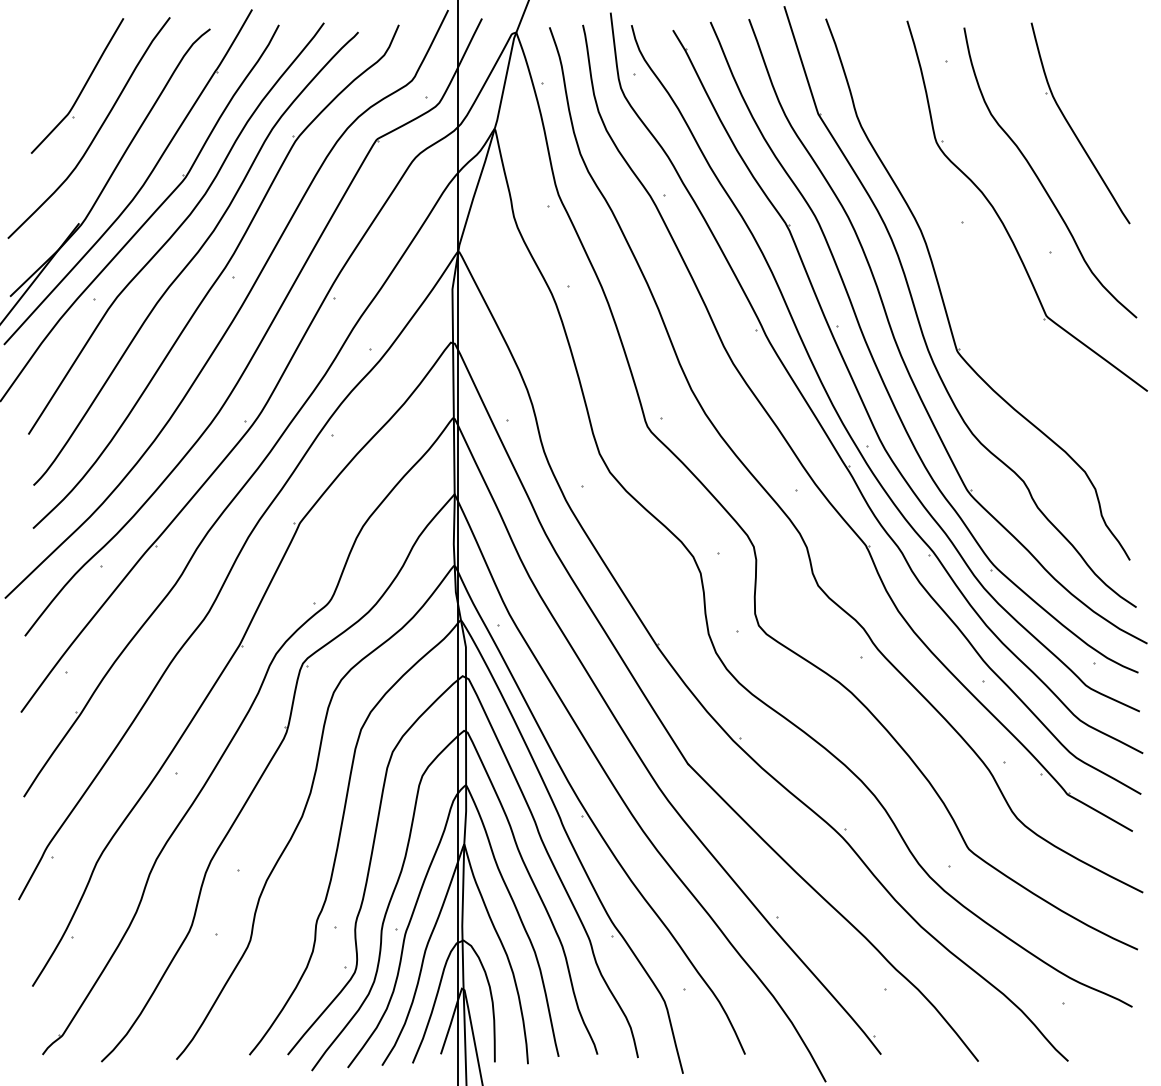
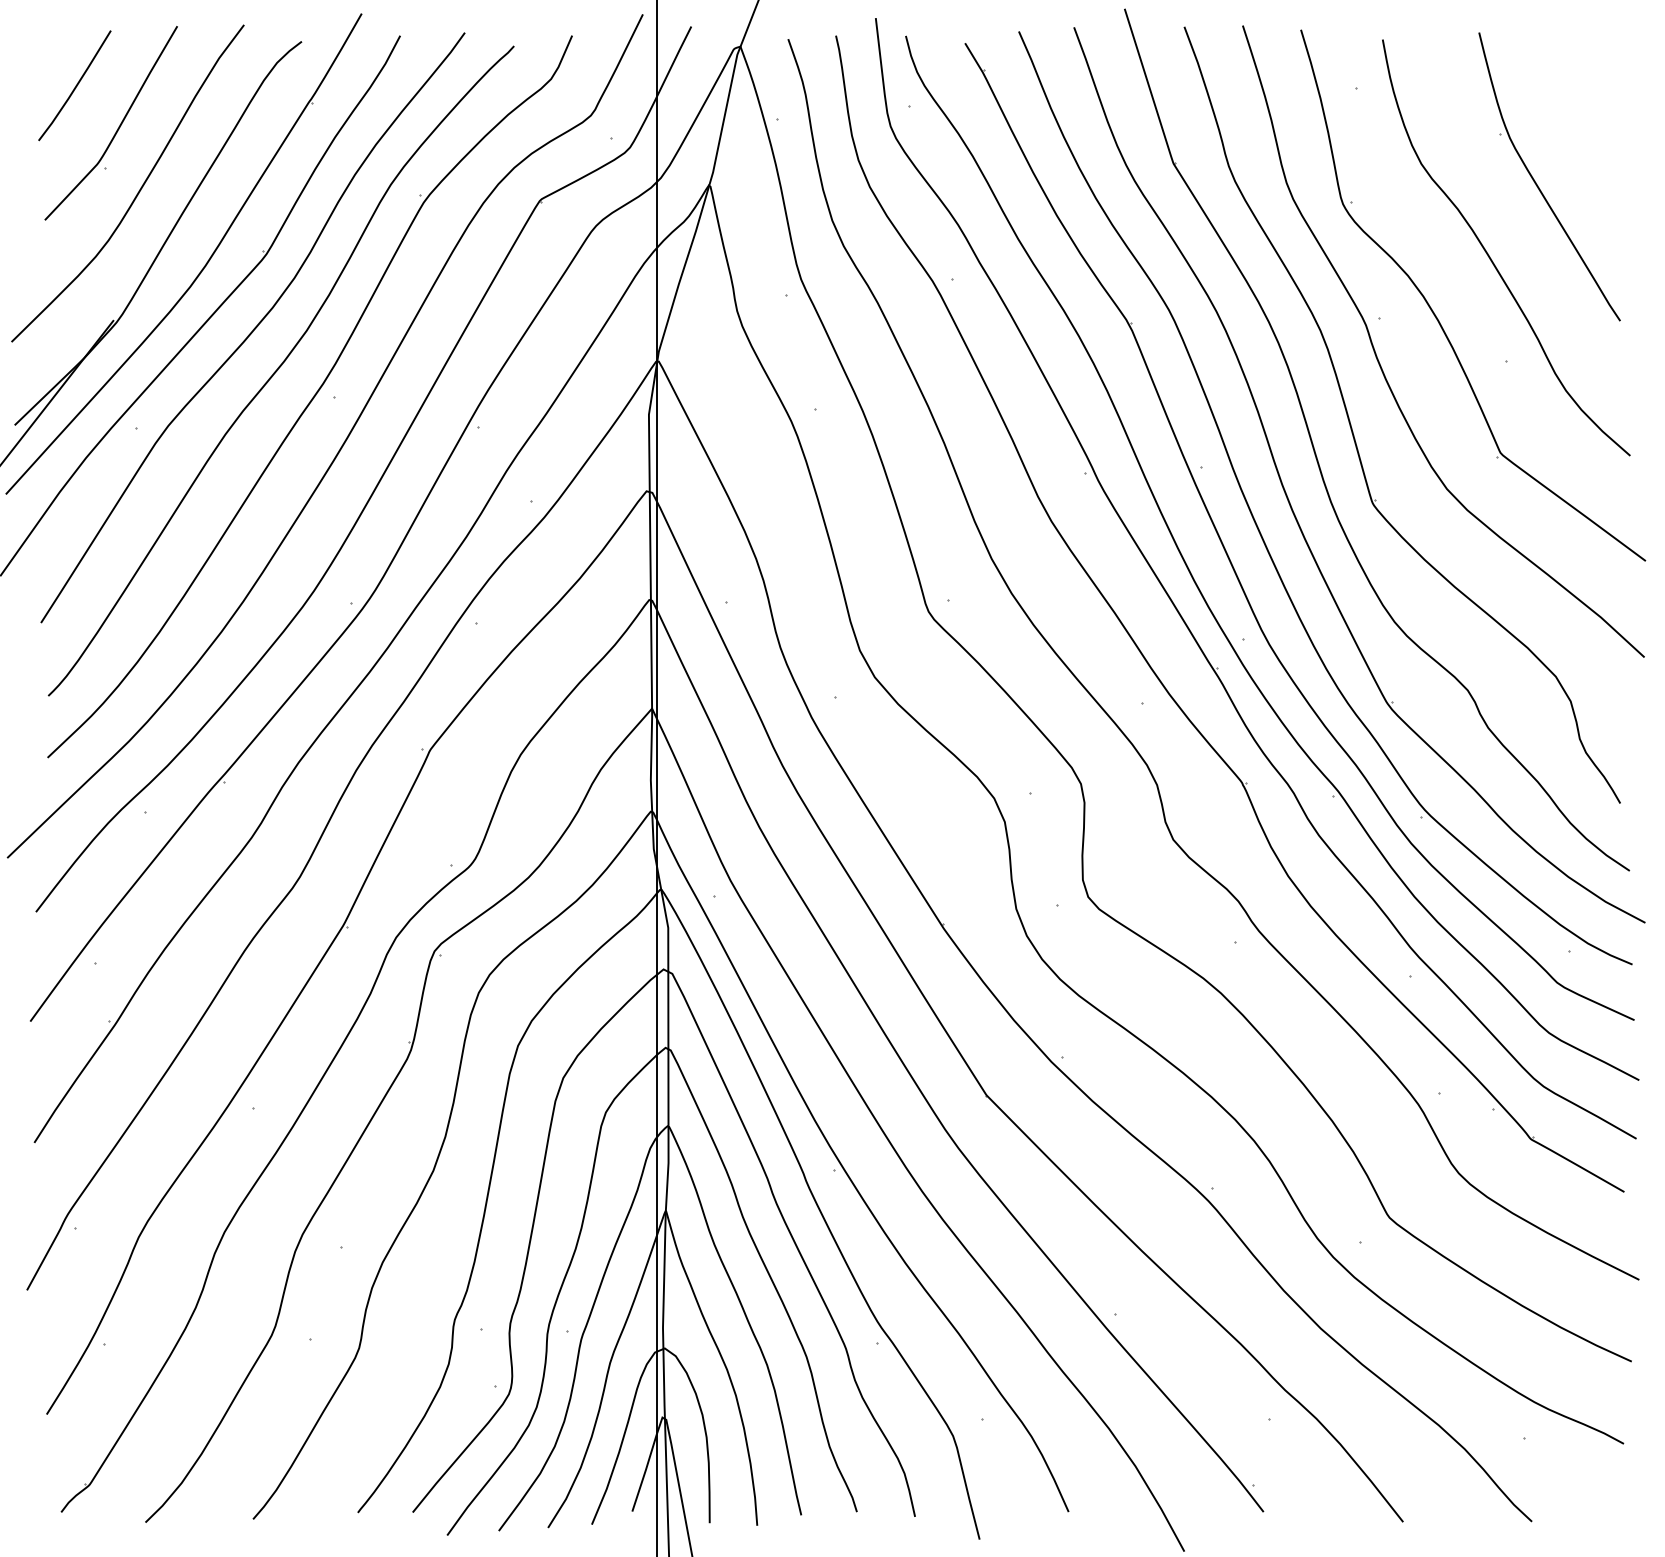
line: (52, 59) -> (75, 85), added
curve: (963, 254) -> (1381, 364), added

